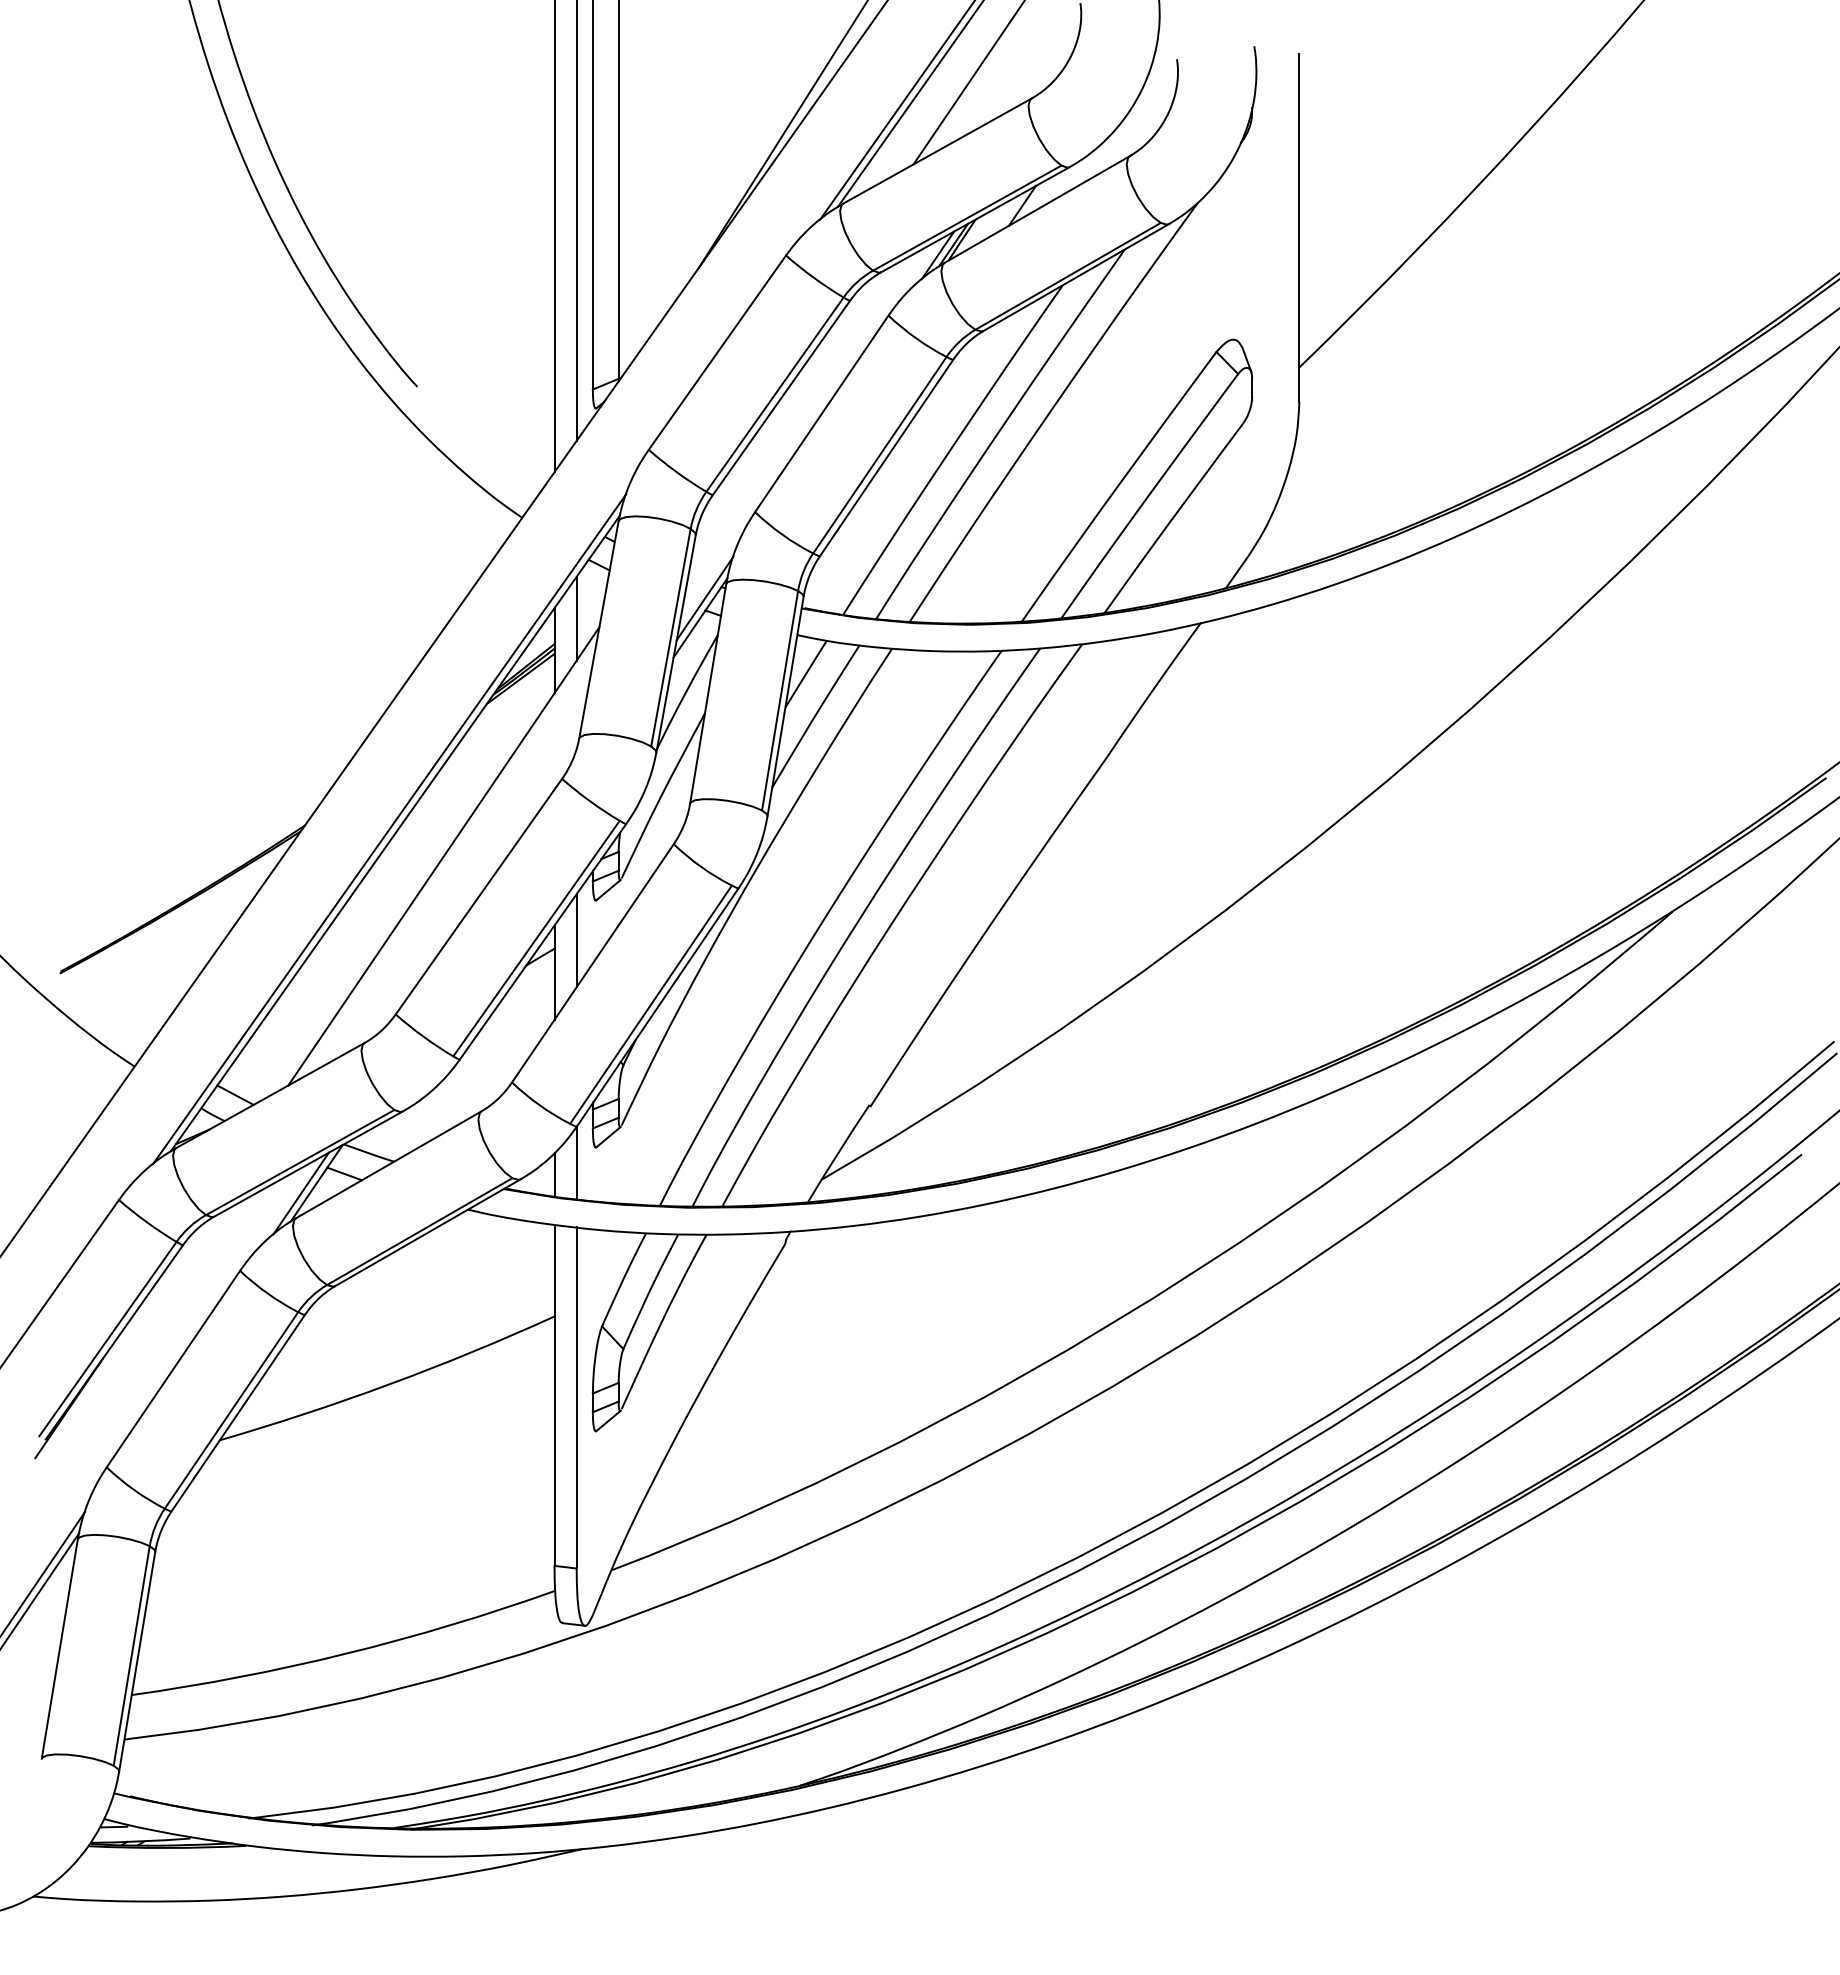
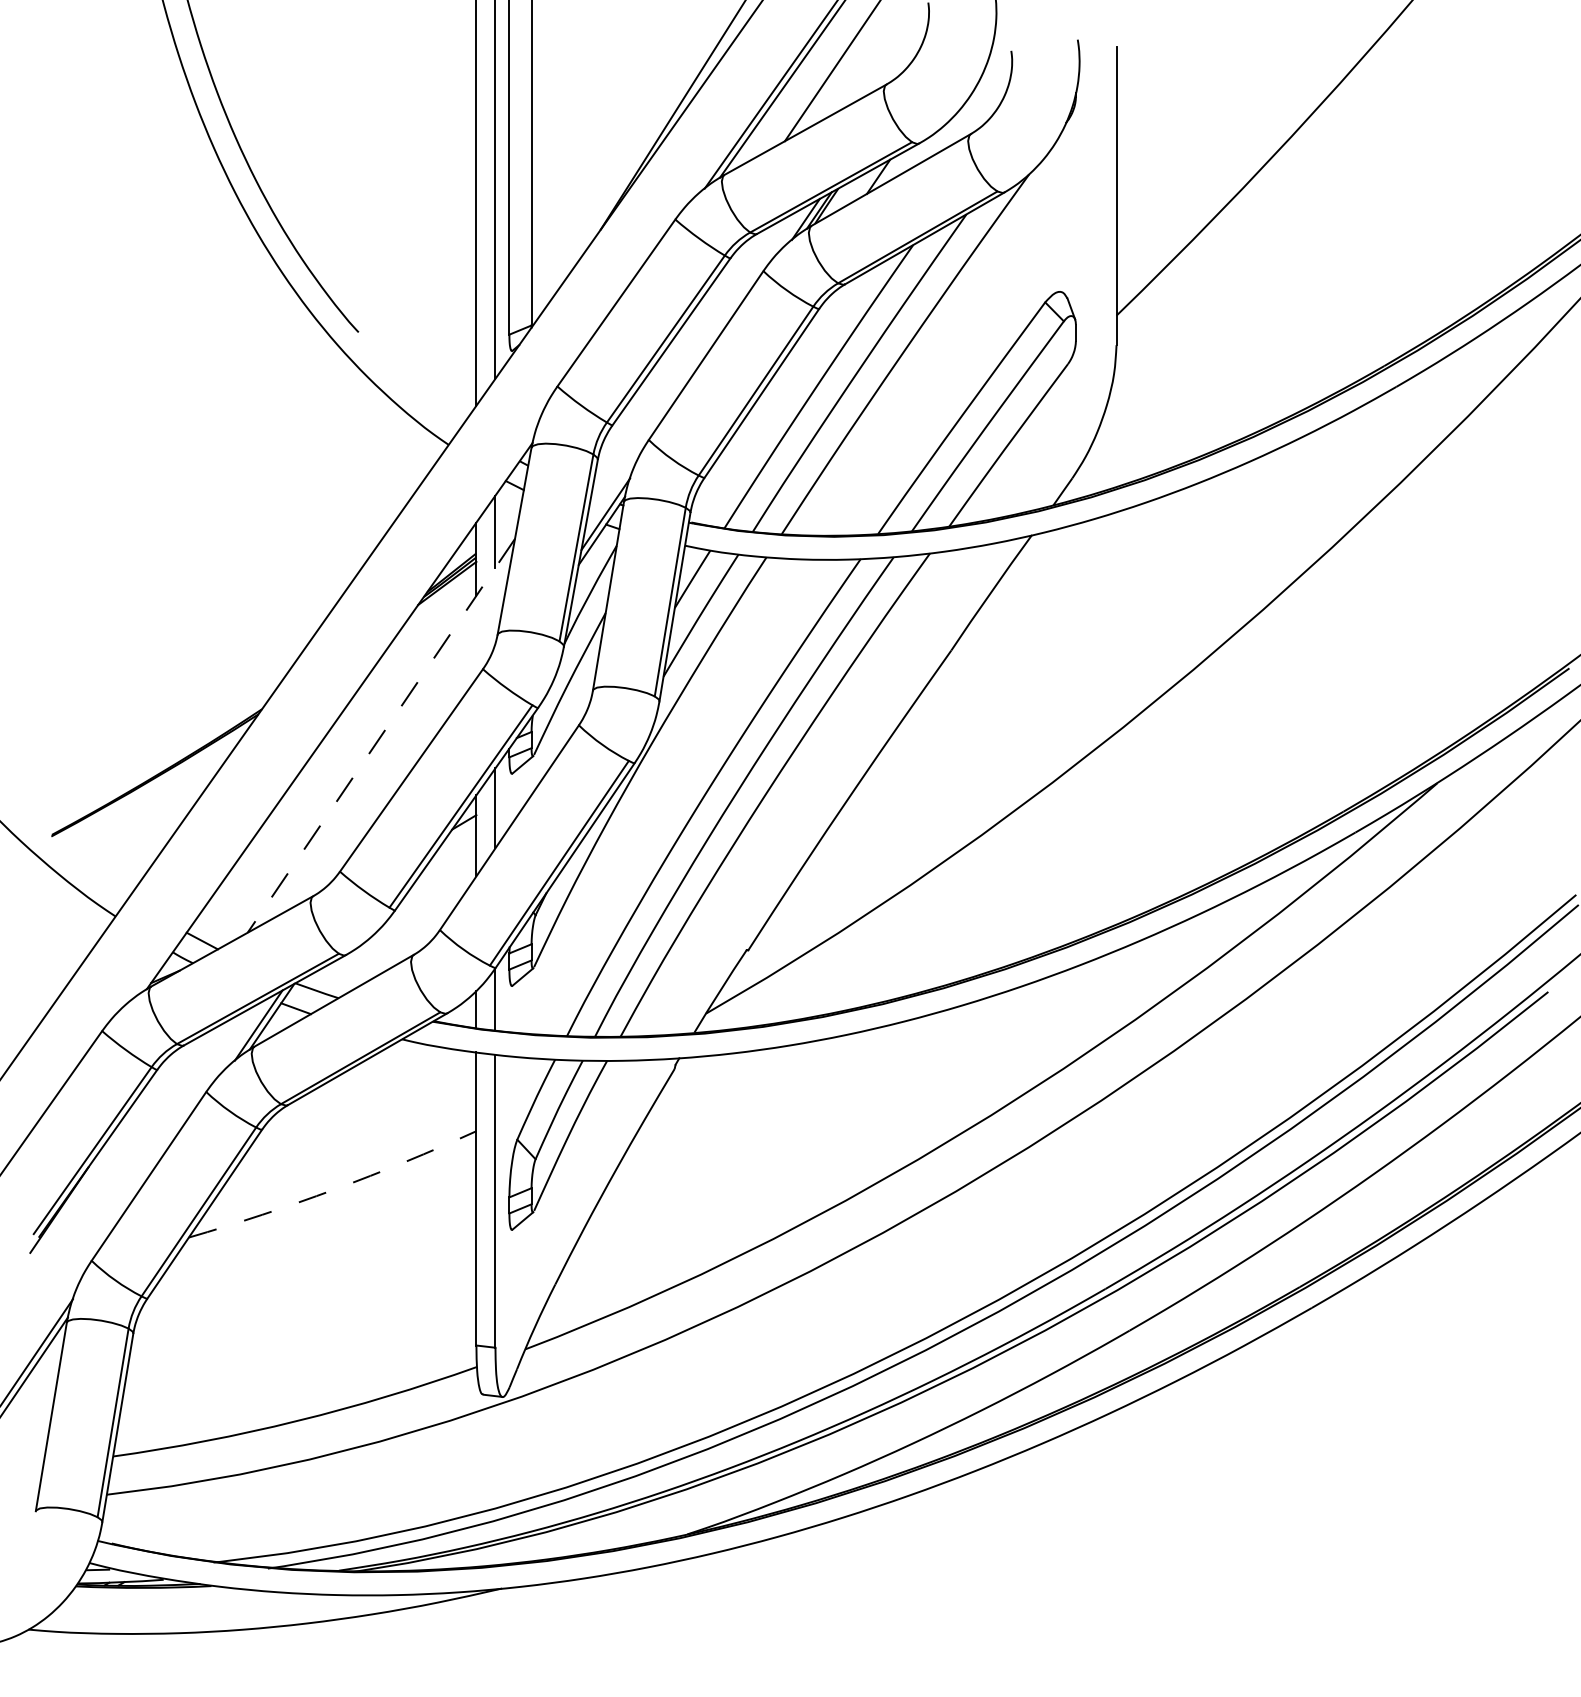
line: (389, 829) -> (334, 712), removed
line: (443, 856) -> (381, 735), solid -> dashed
arc: (389, 1384) -> (334, 1189), solid -> dashed

